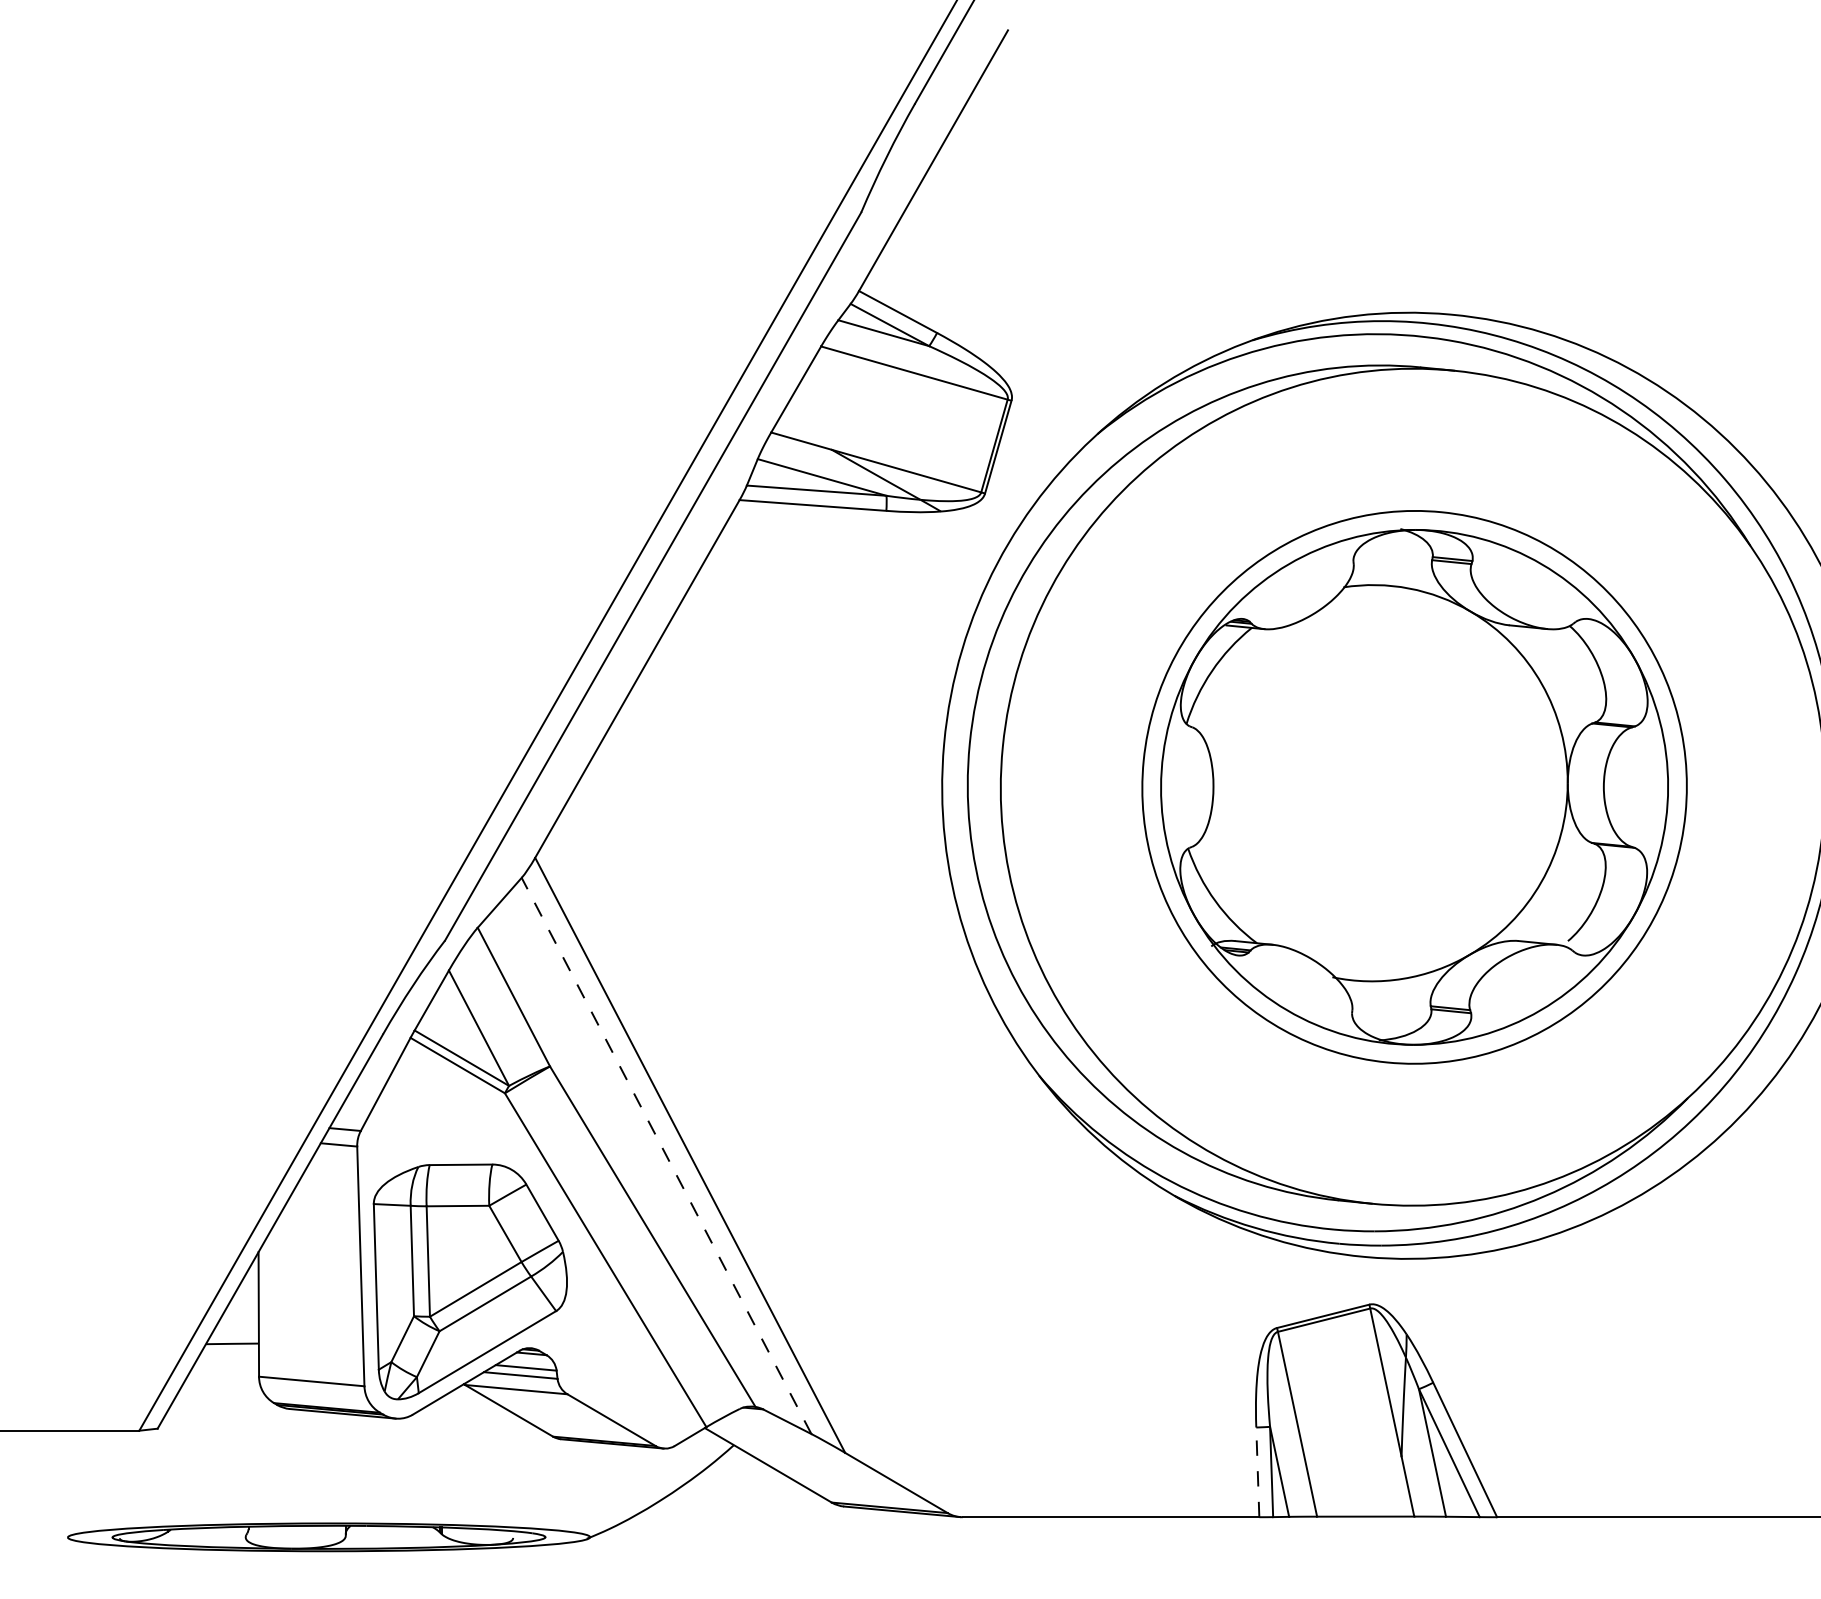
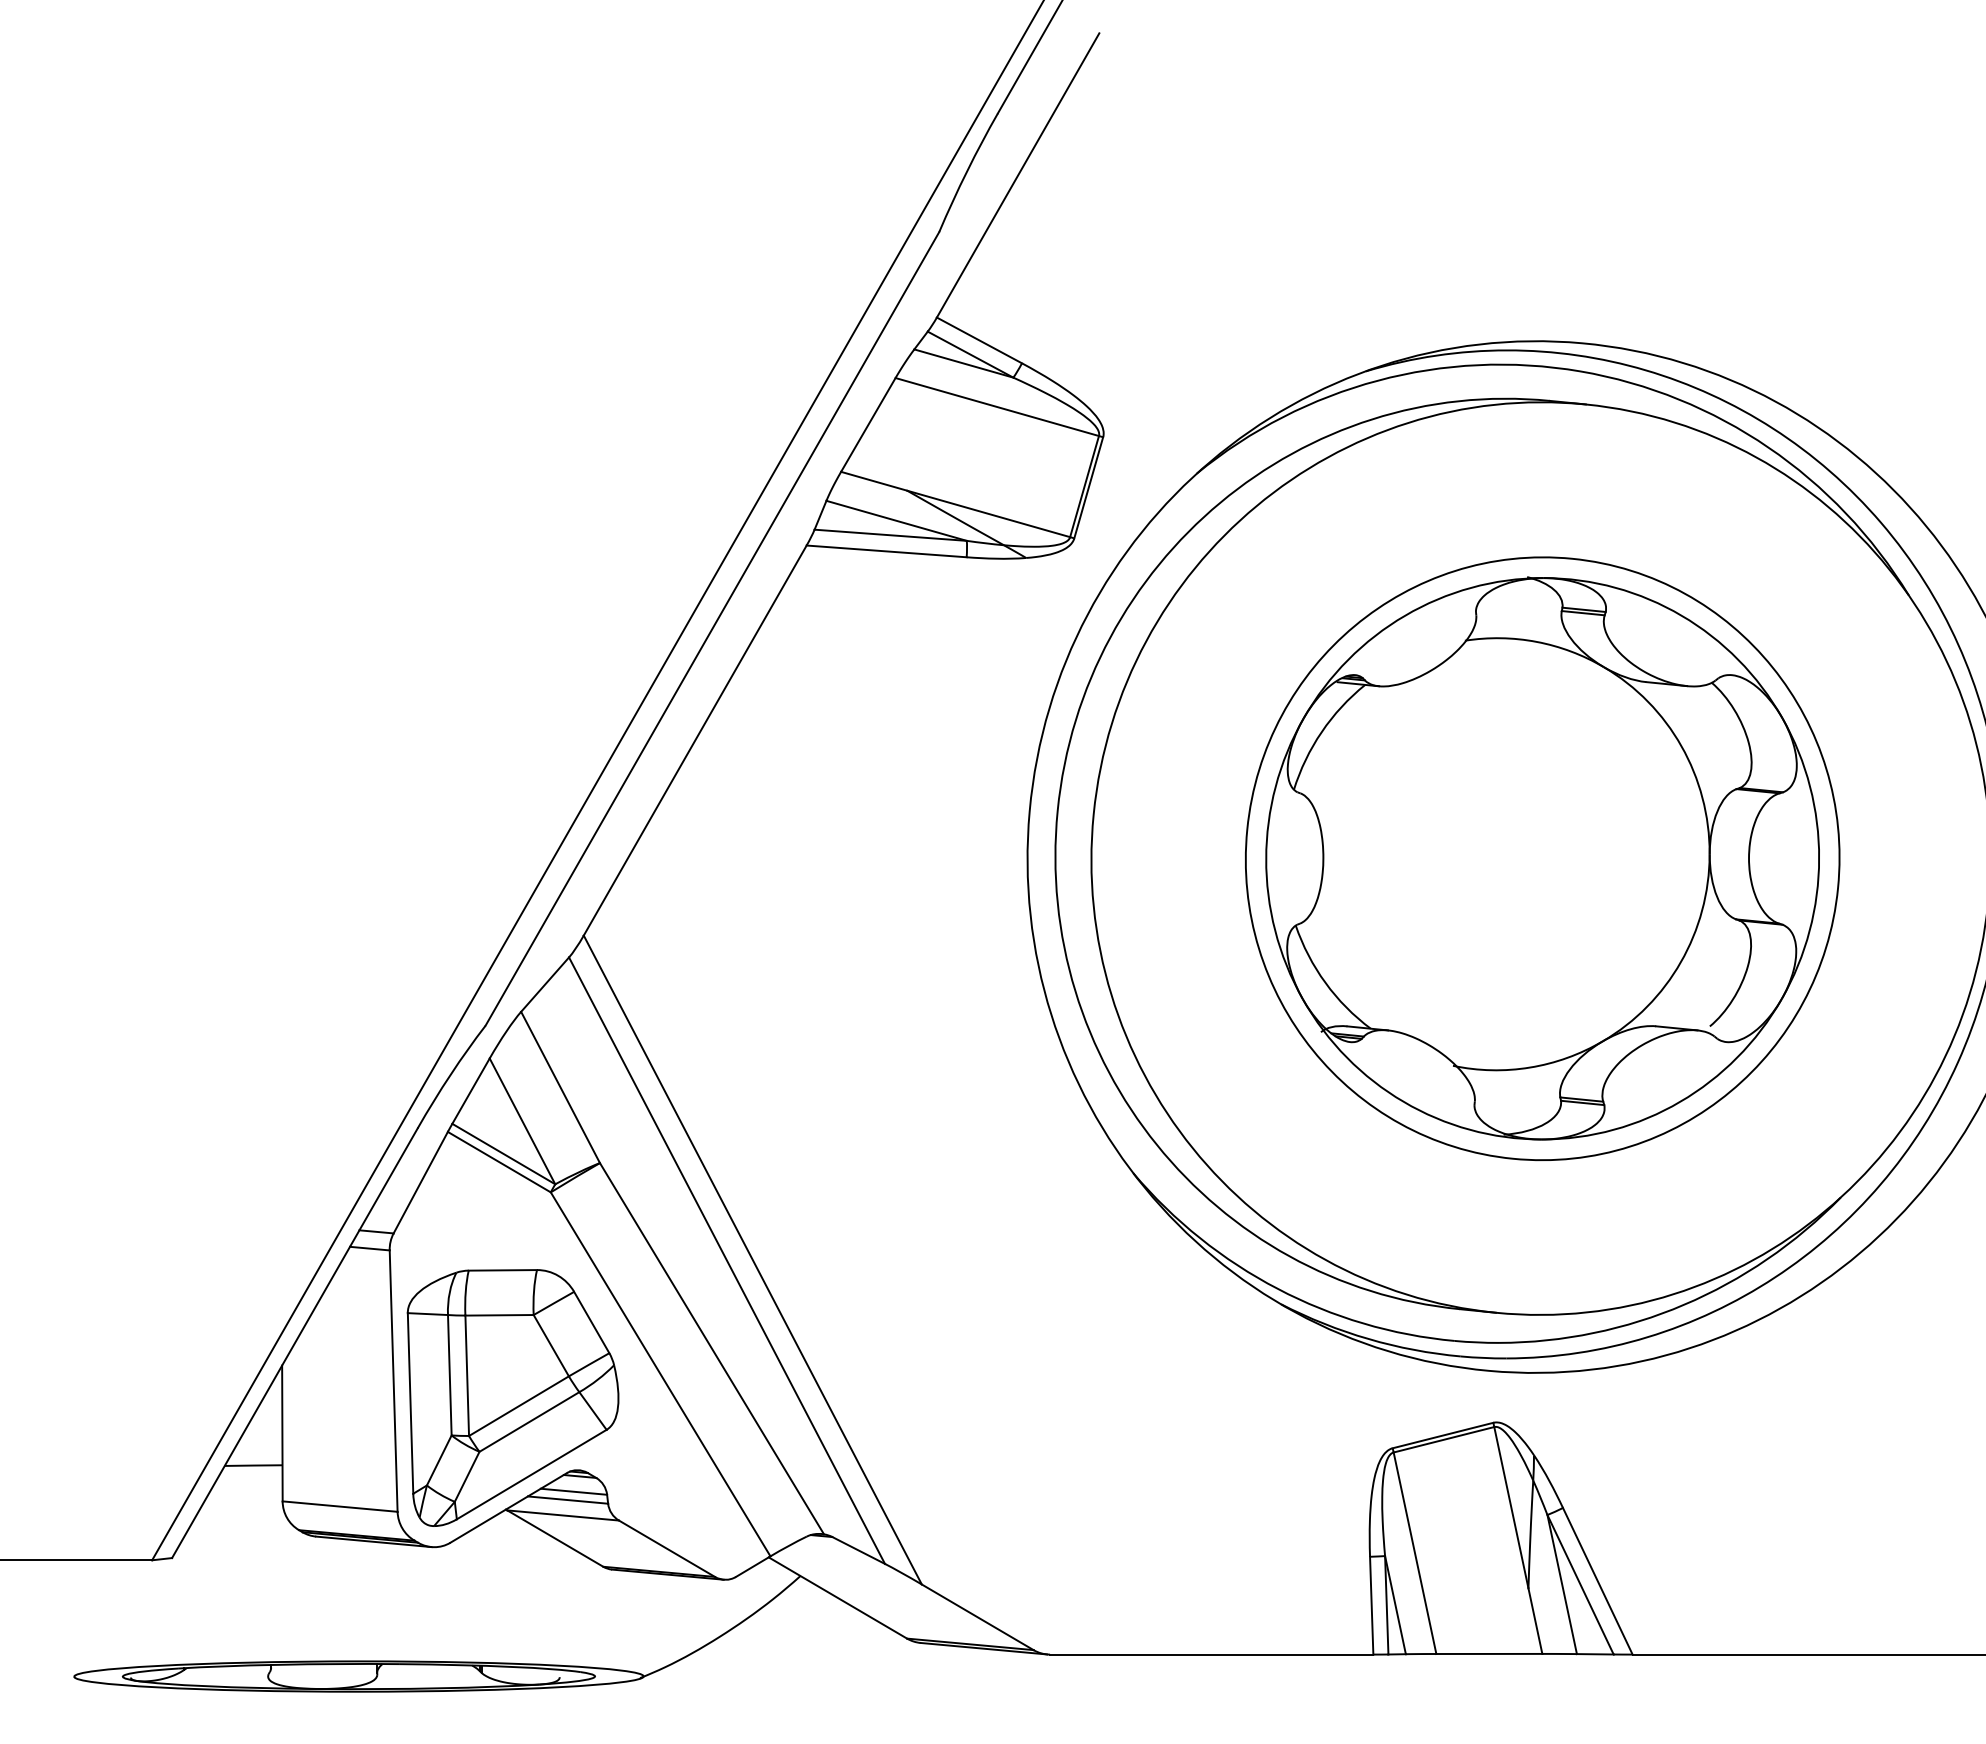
line: (667, 1155) -> (727, 1260), dashed -> solid
line: (1257, 1472) -> (1371, 1605), dashed -> solid

